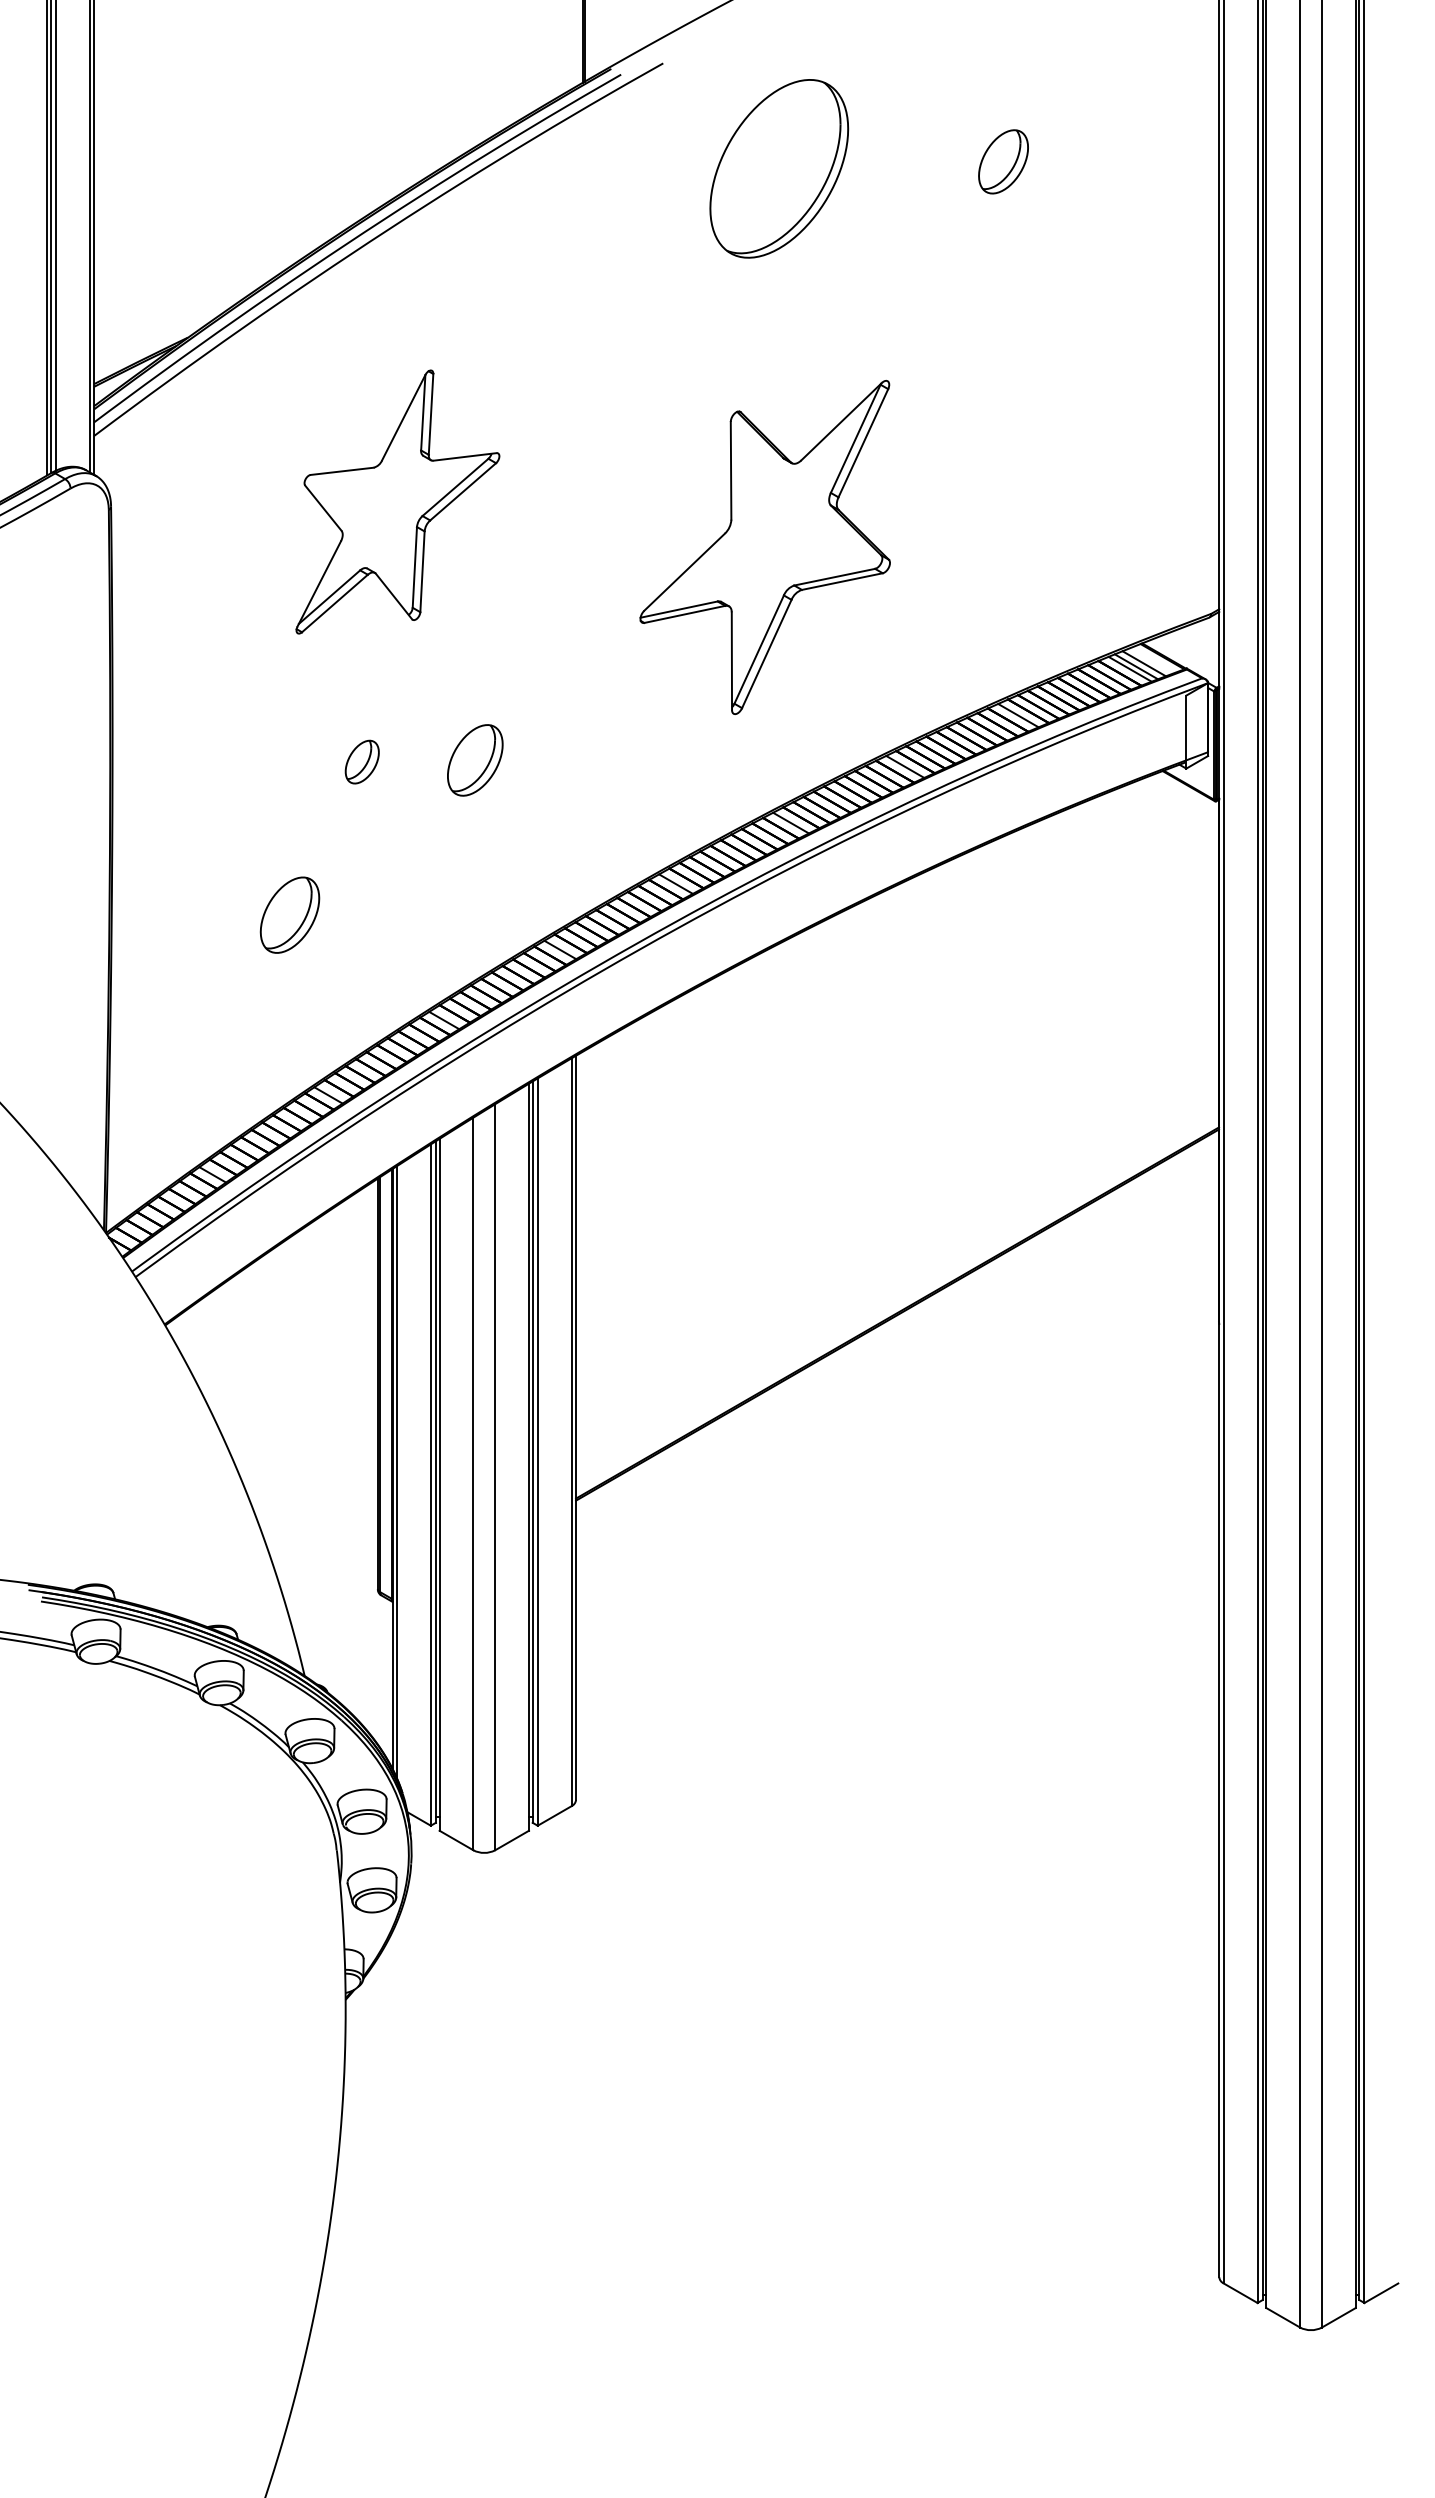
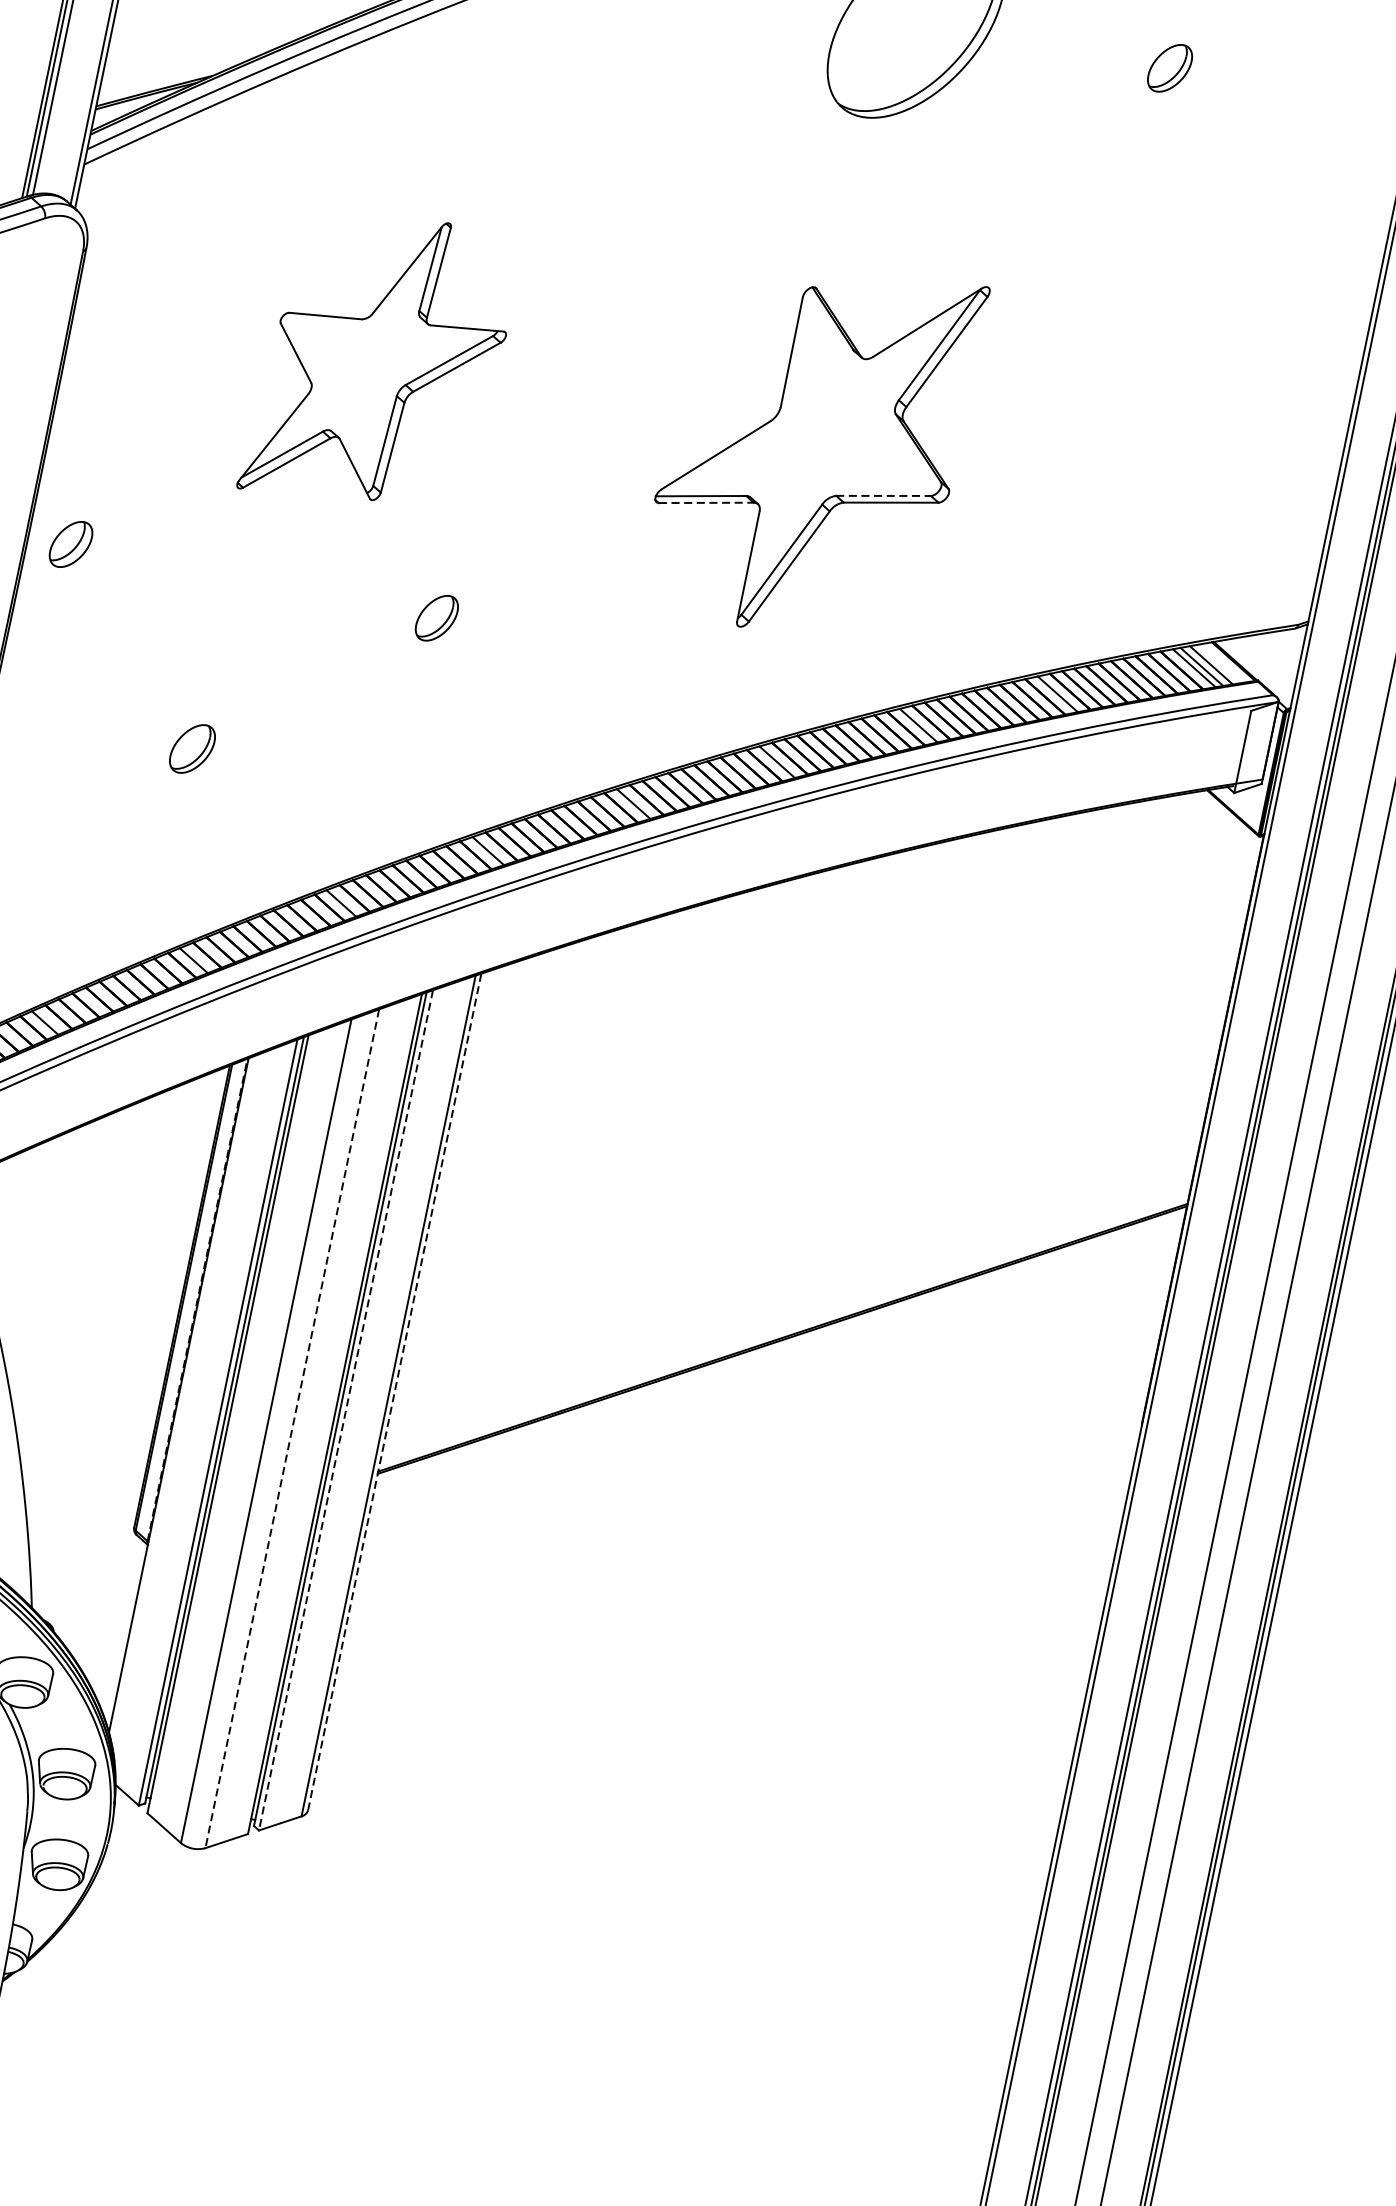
part: (1003, 161) -> (1170, 67), size x0.7
part: (397, 501) -> (380, 362), moved
line: (835, 577) -> (884, 496), solid -> dashed
line: (685, 614) -> (707, 503), solid -> dashed
part: (475, 760) -> (437, 618), size x0.6
part: (361, 761) -> (70, 543), moved
part: (289, 914) -> (192, 748), size x0.6
line: (391, 1384) -> (197, 1300), solid -> dashed
line: (576, 1427) -> (395, 1391), solid -> dashed
line: (537, 1452) -> (345, 1410), solid -> dashed
line: (397, 1472) -> (183, 1400), removed
line: (495, 1477) -> (292, 1429), solid -> dashed

